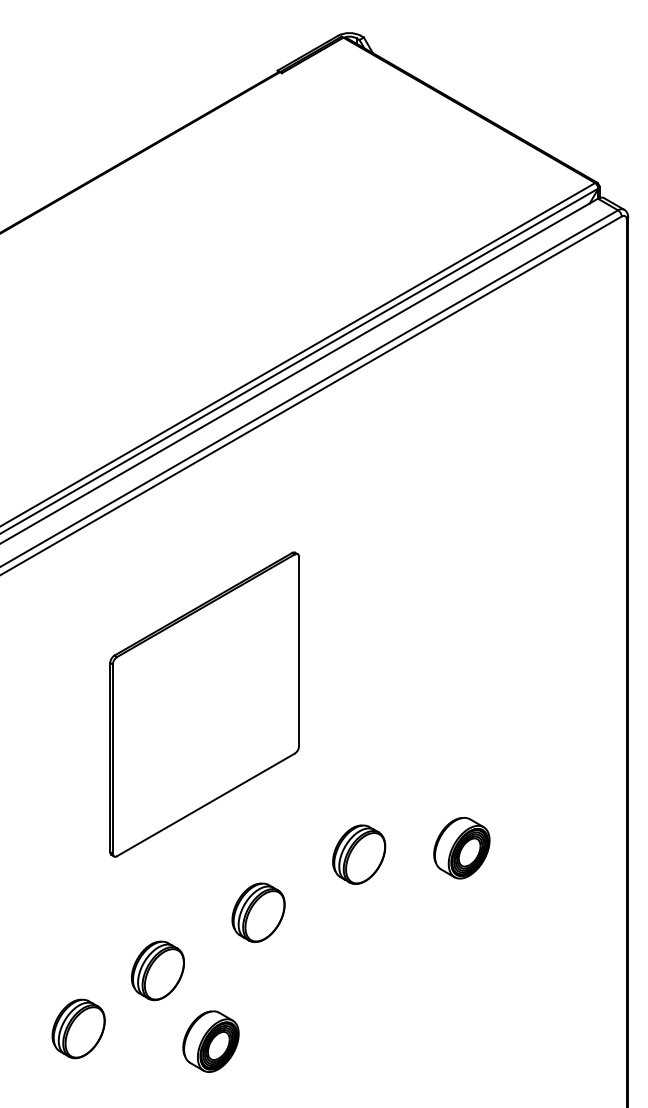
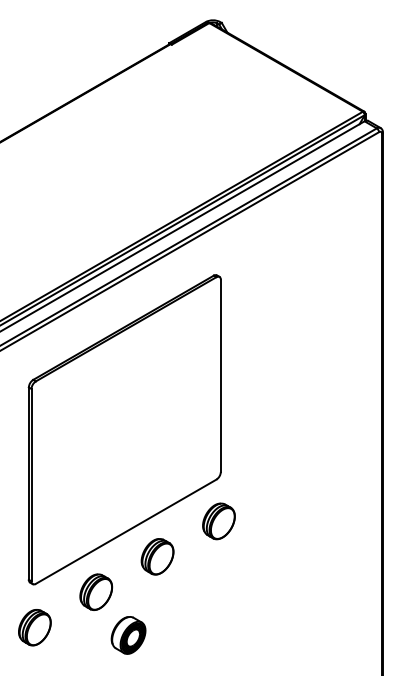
part: (204, 704) -> (124, 429), size x1.67
part: (461, 848) -> (281, 517), removed
part: (78, 1028) -> (34, 627), moved

